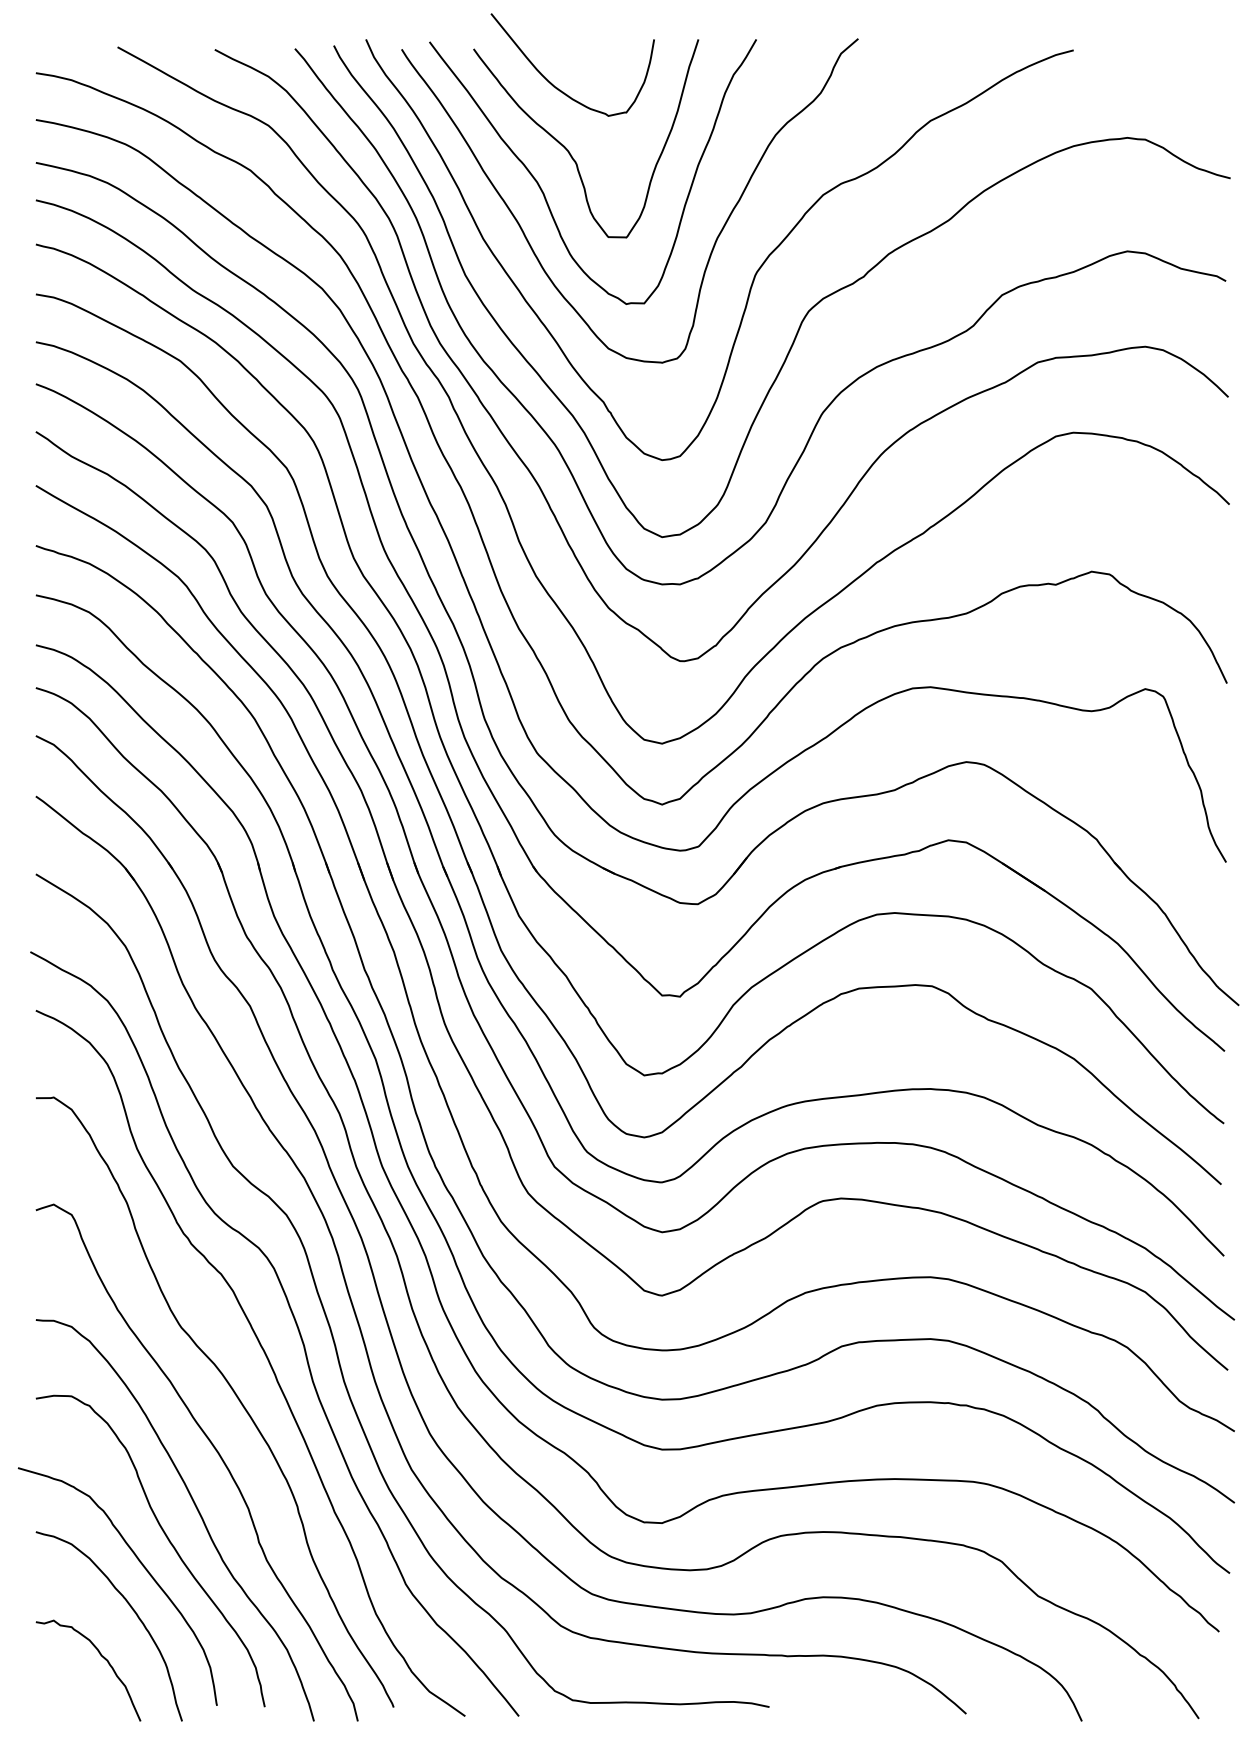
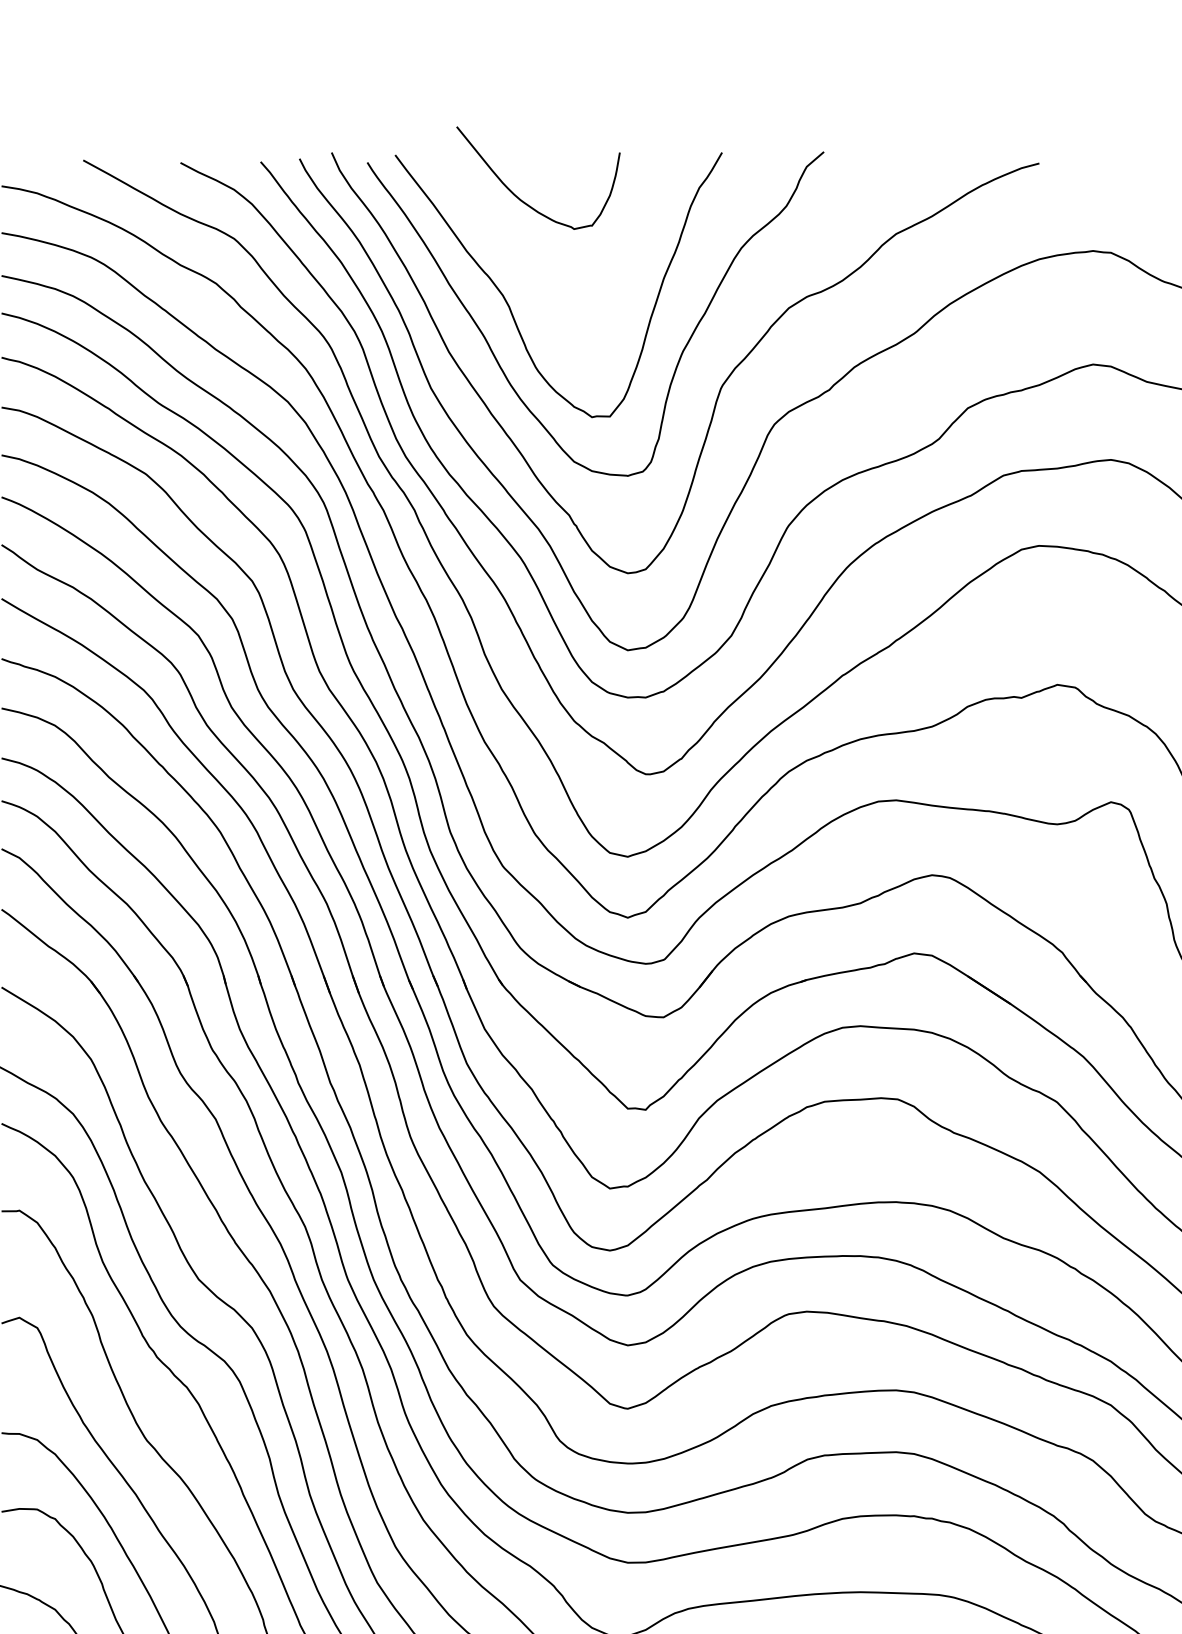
curve: (570, 152) -> (536, 265), removed

